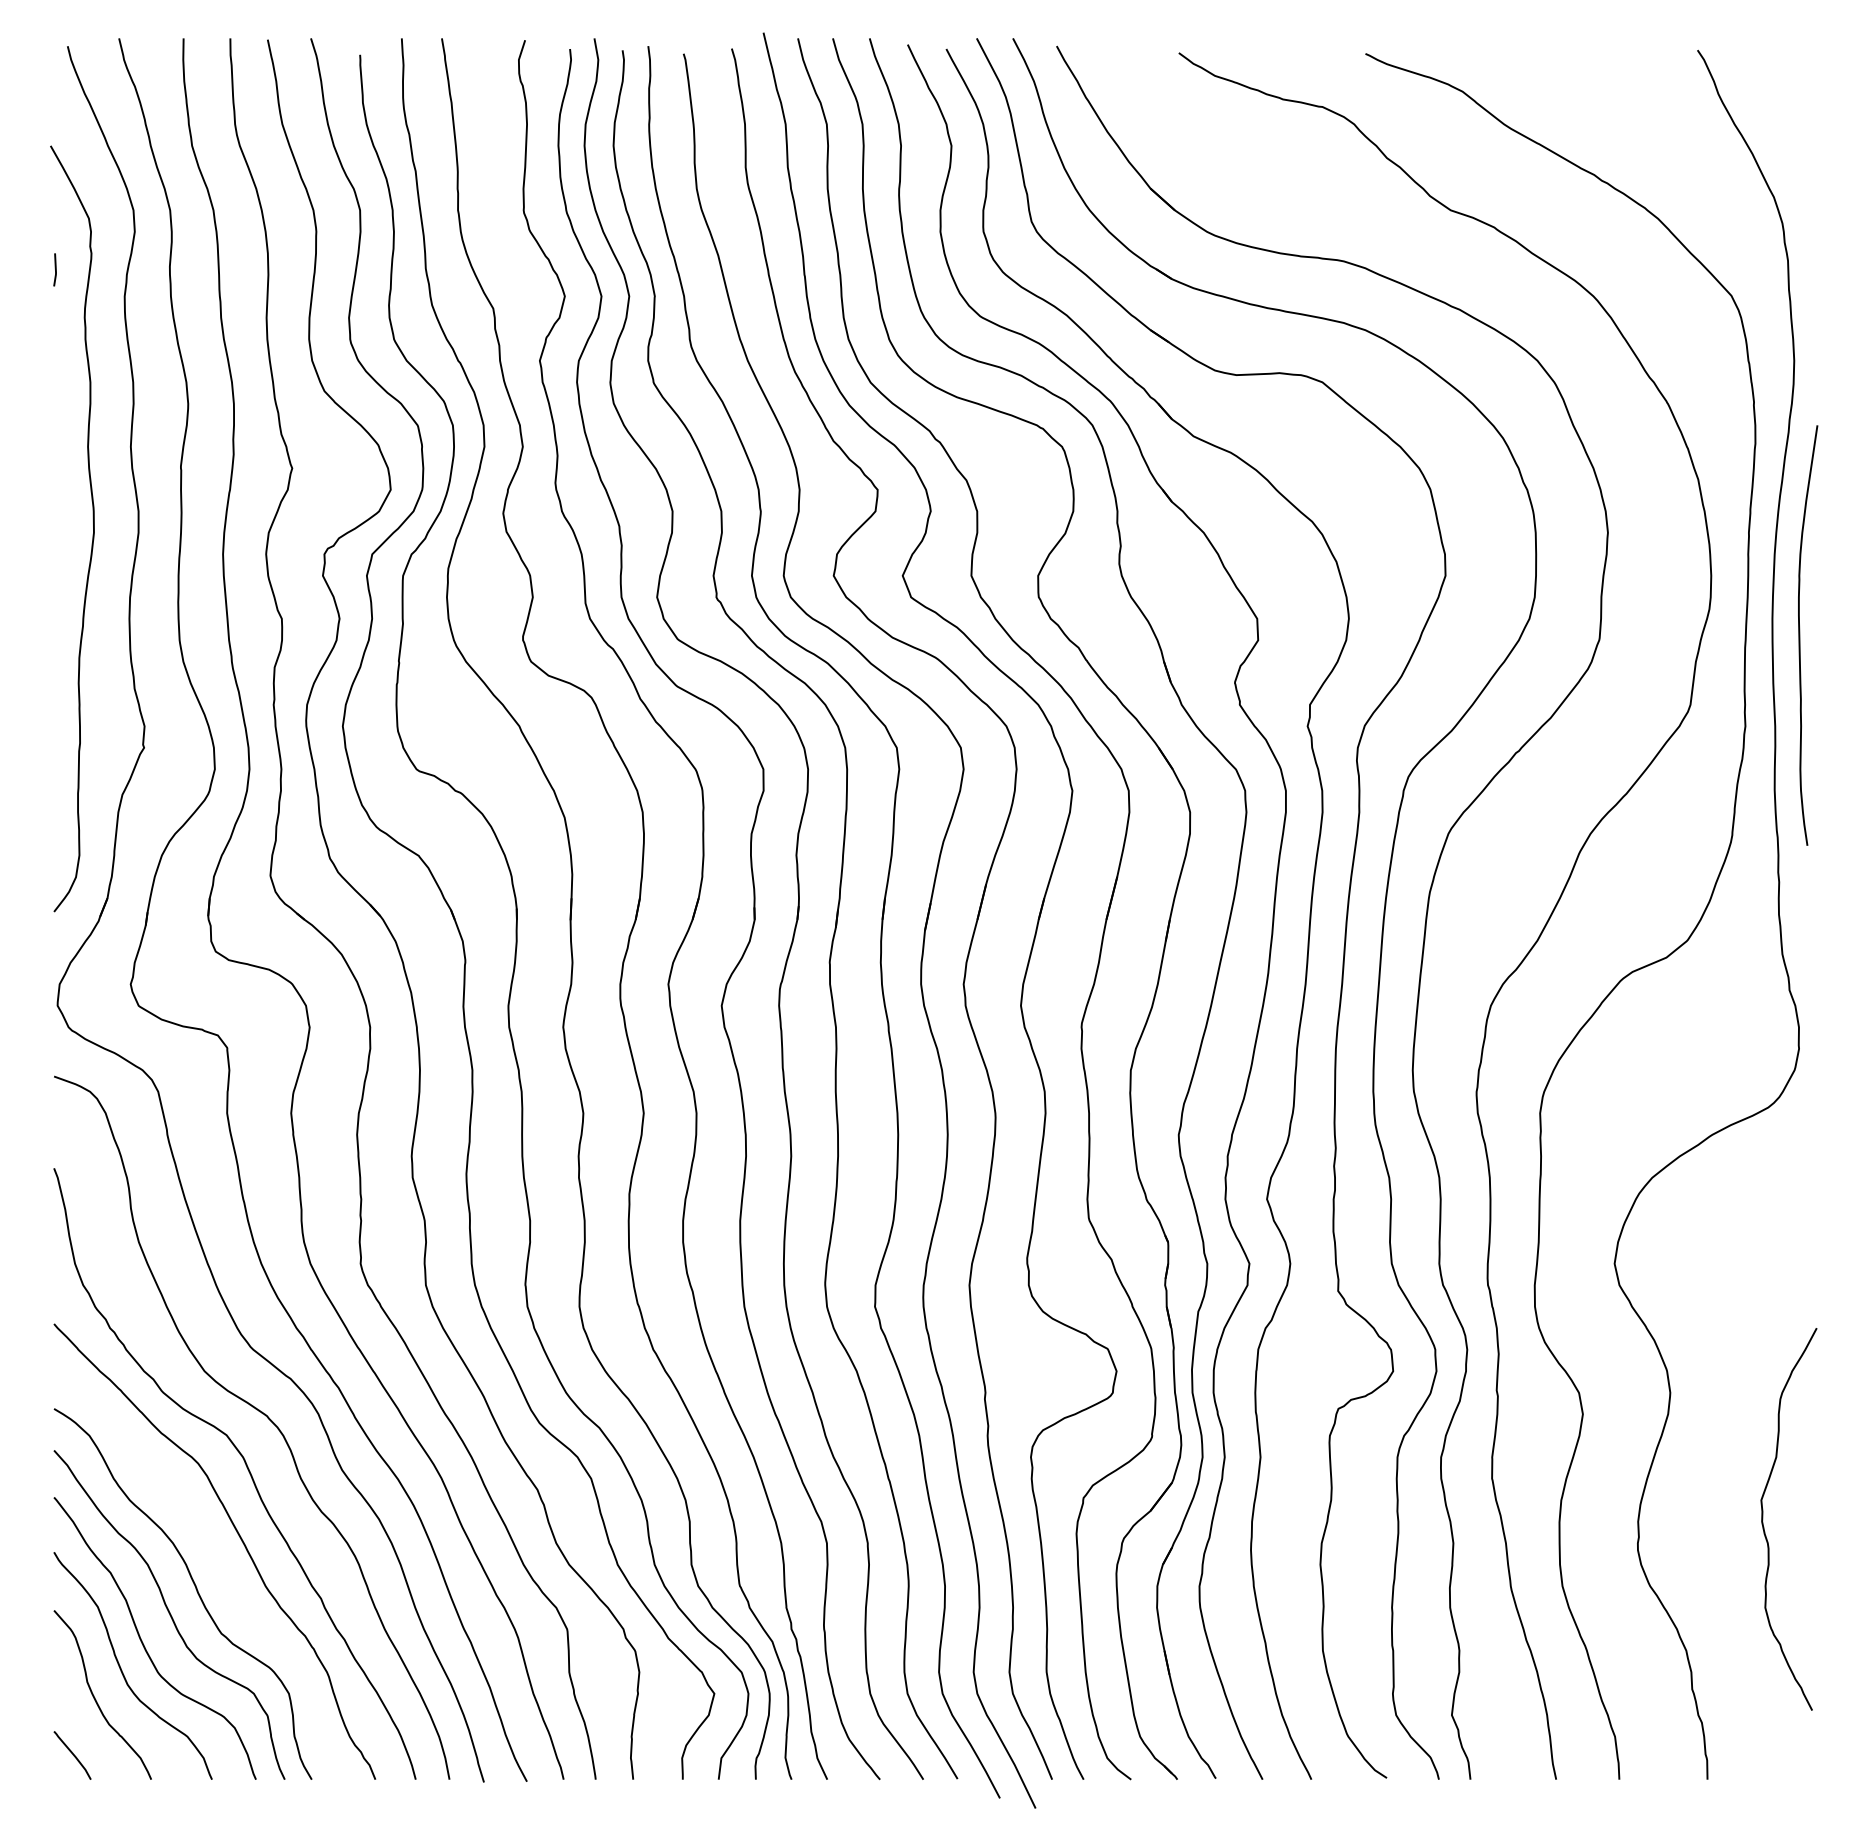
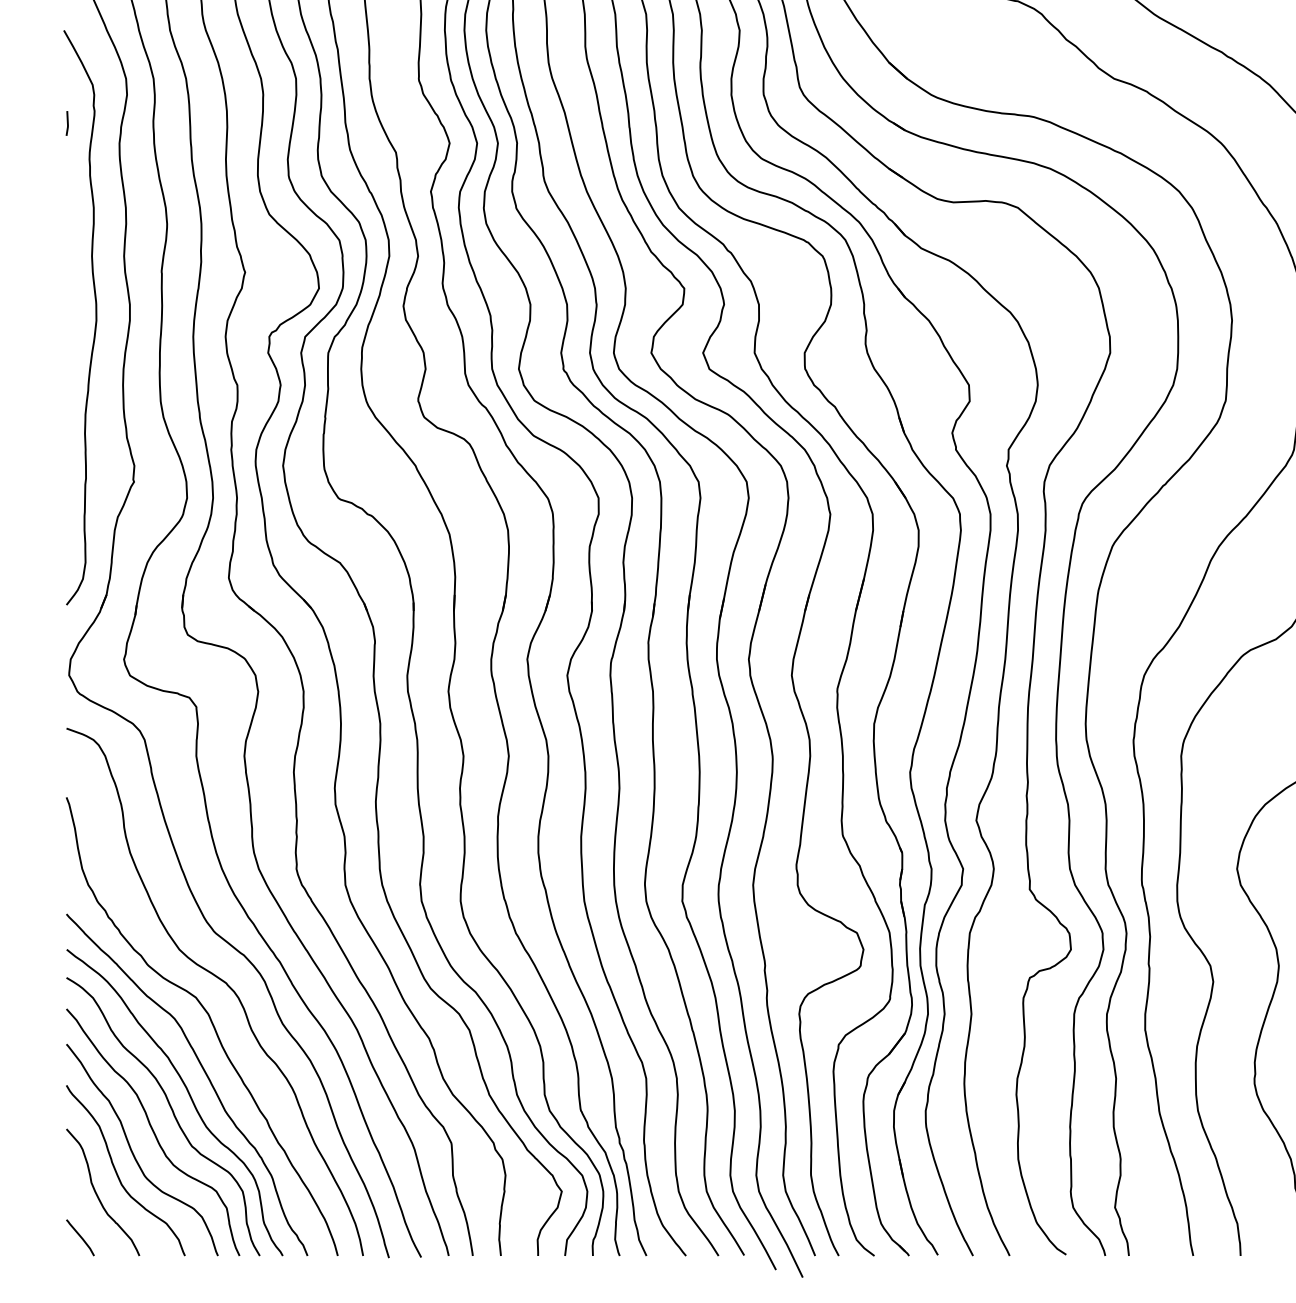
curve: (217, 1565) -> (189, 1095), added

